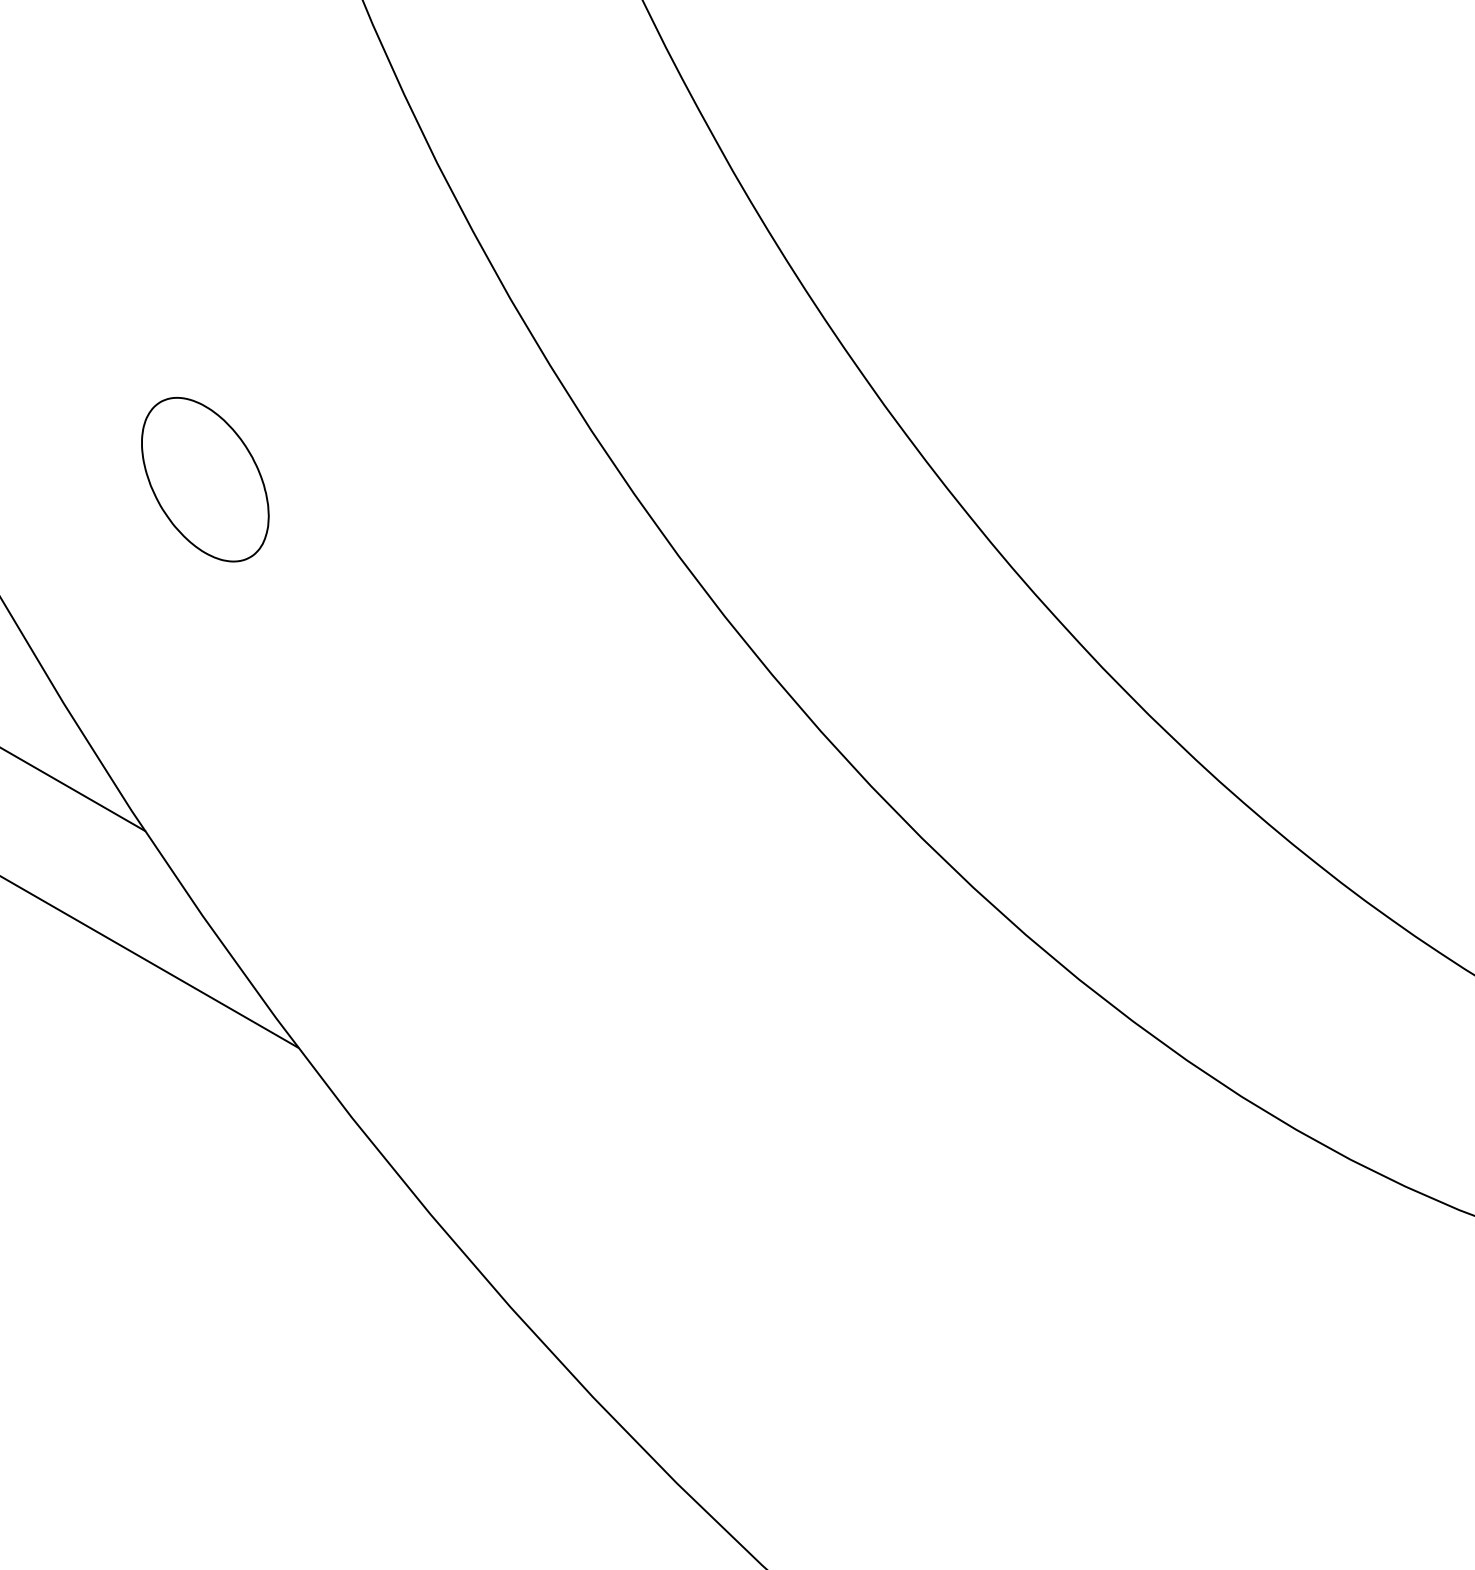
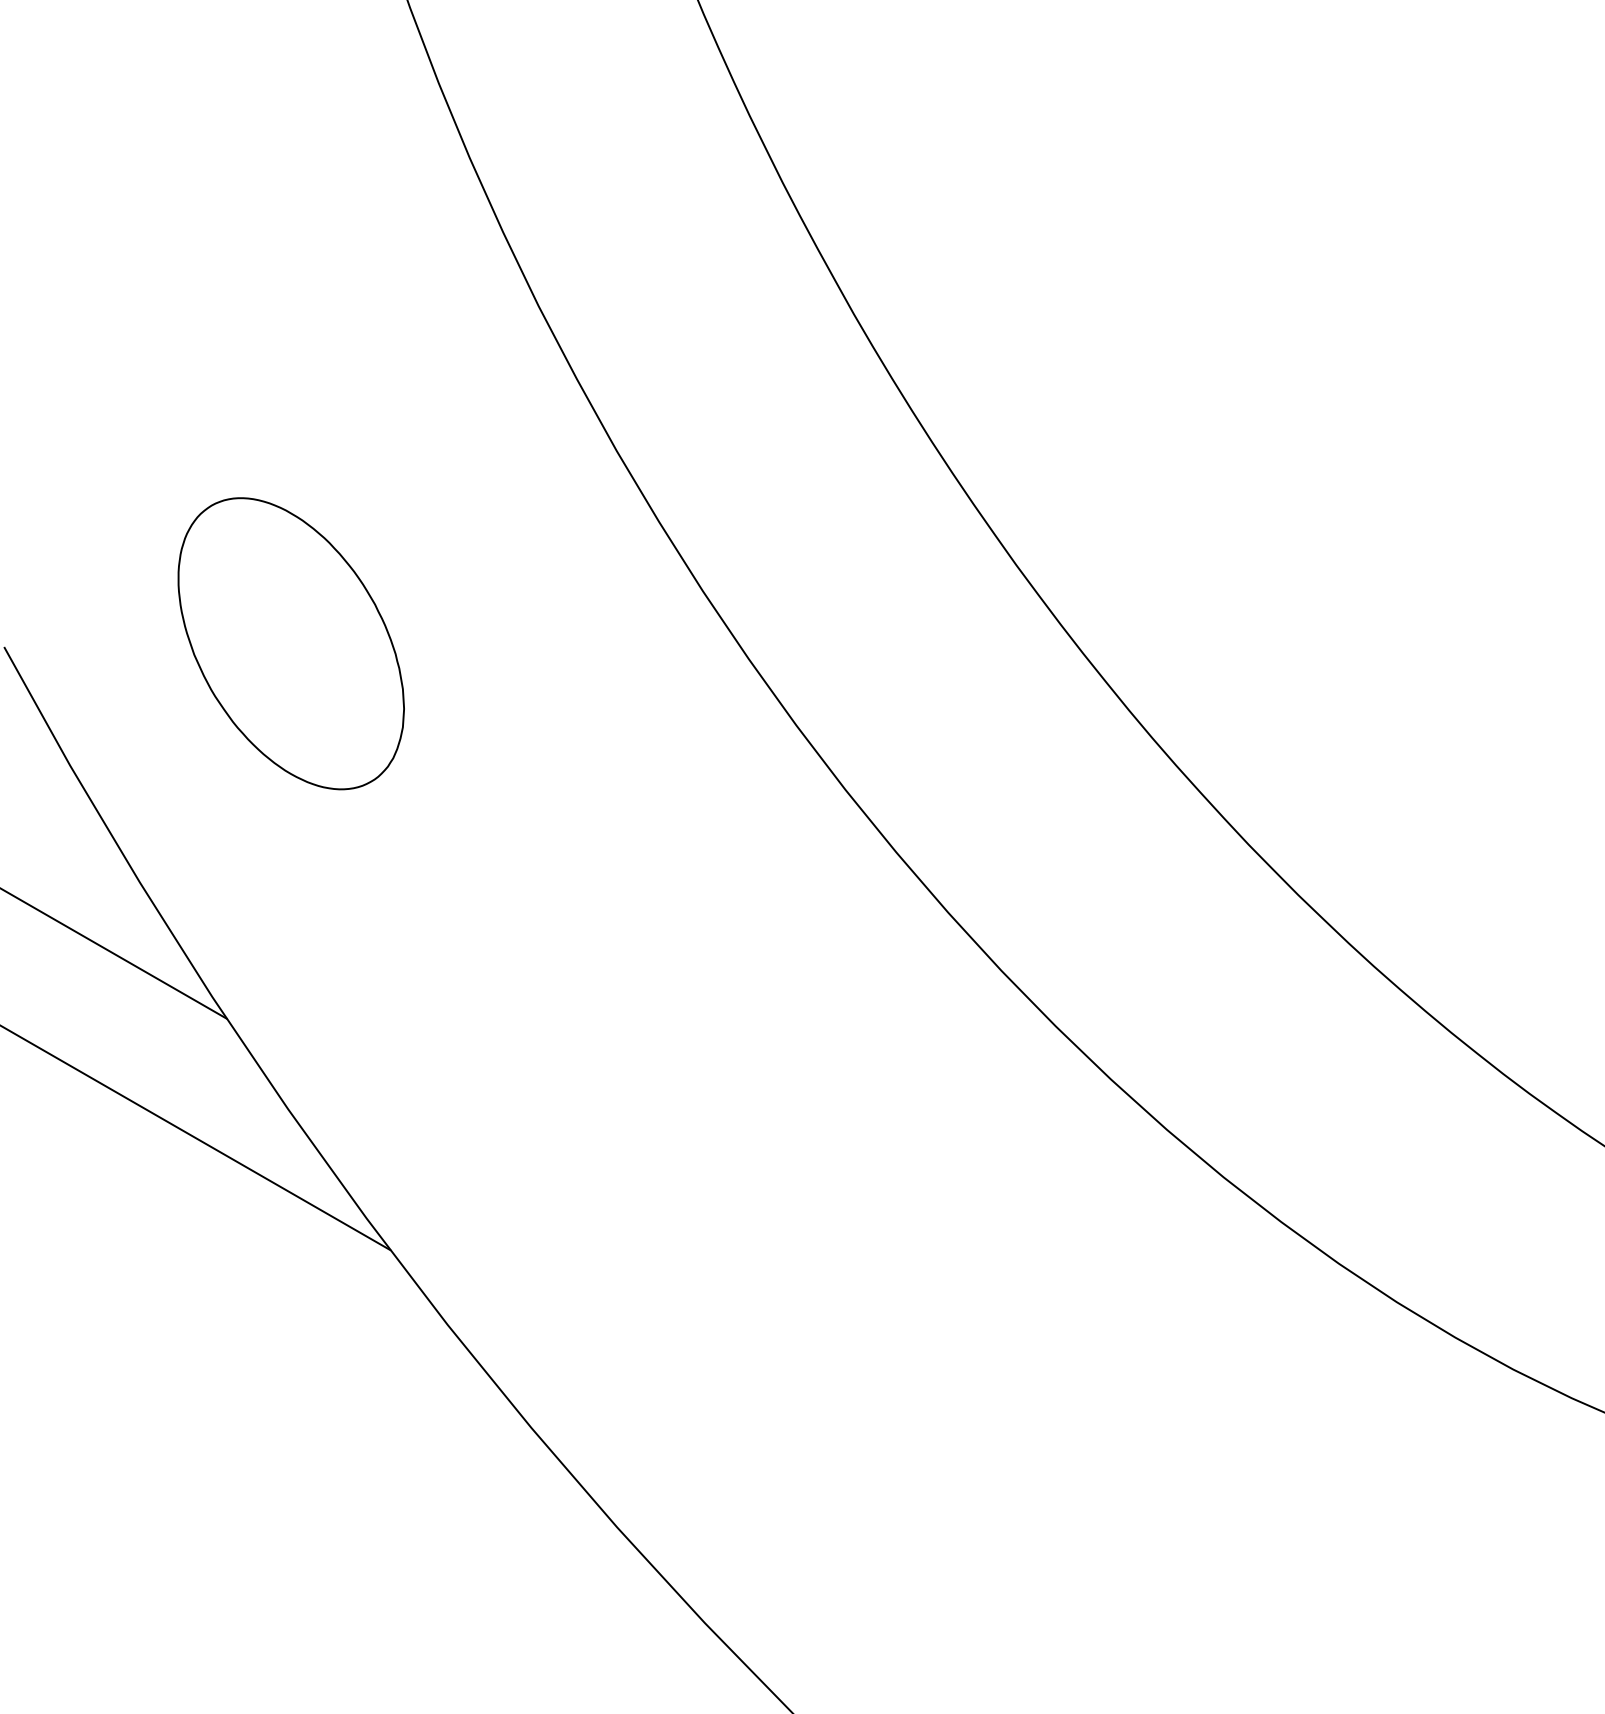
part: (204, 479) -> (290, 643), size x1.67

